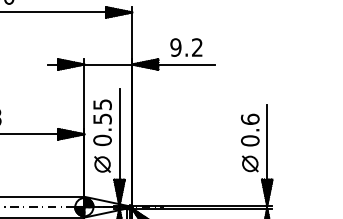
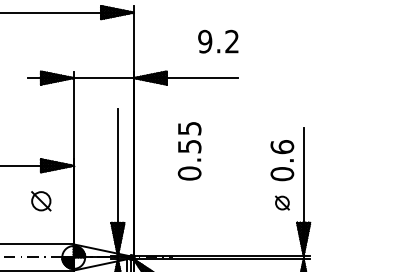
text: (186, 47) -> (218, 41), moved
text: (102, 122) -> (189, 150), moved
part: (250, 163) -> (282, 202), size x0.7
part: (102, 164) -> (41, 201), moved

